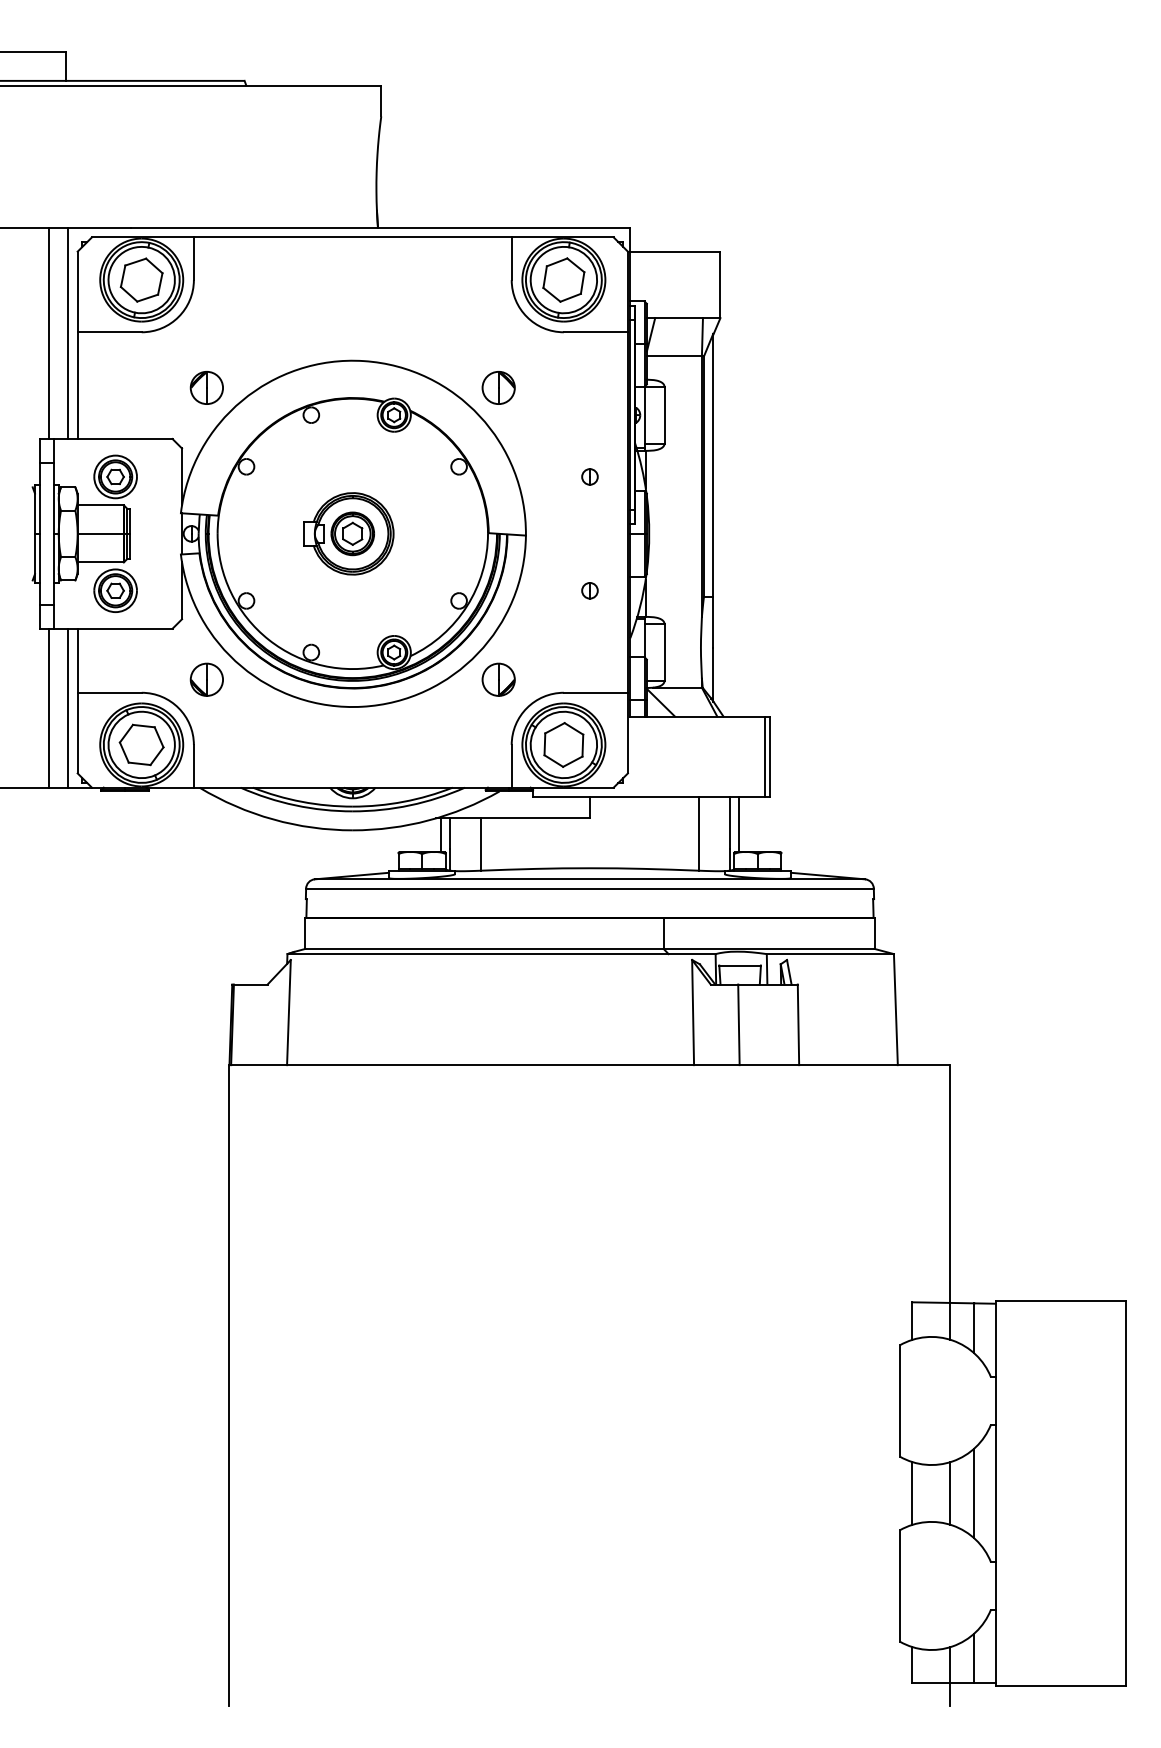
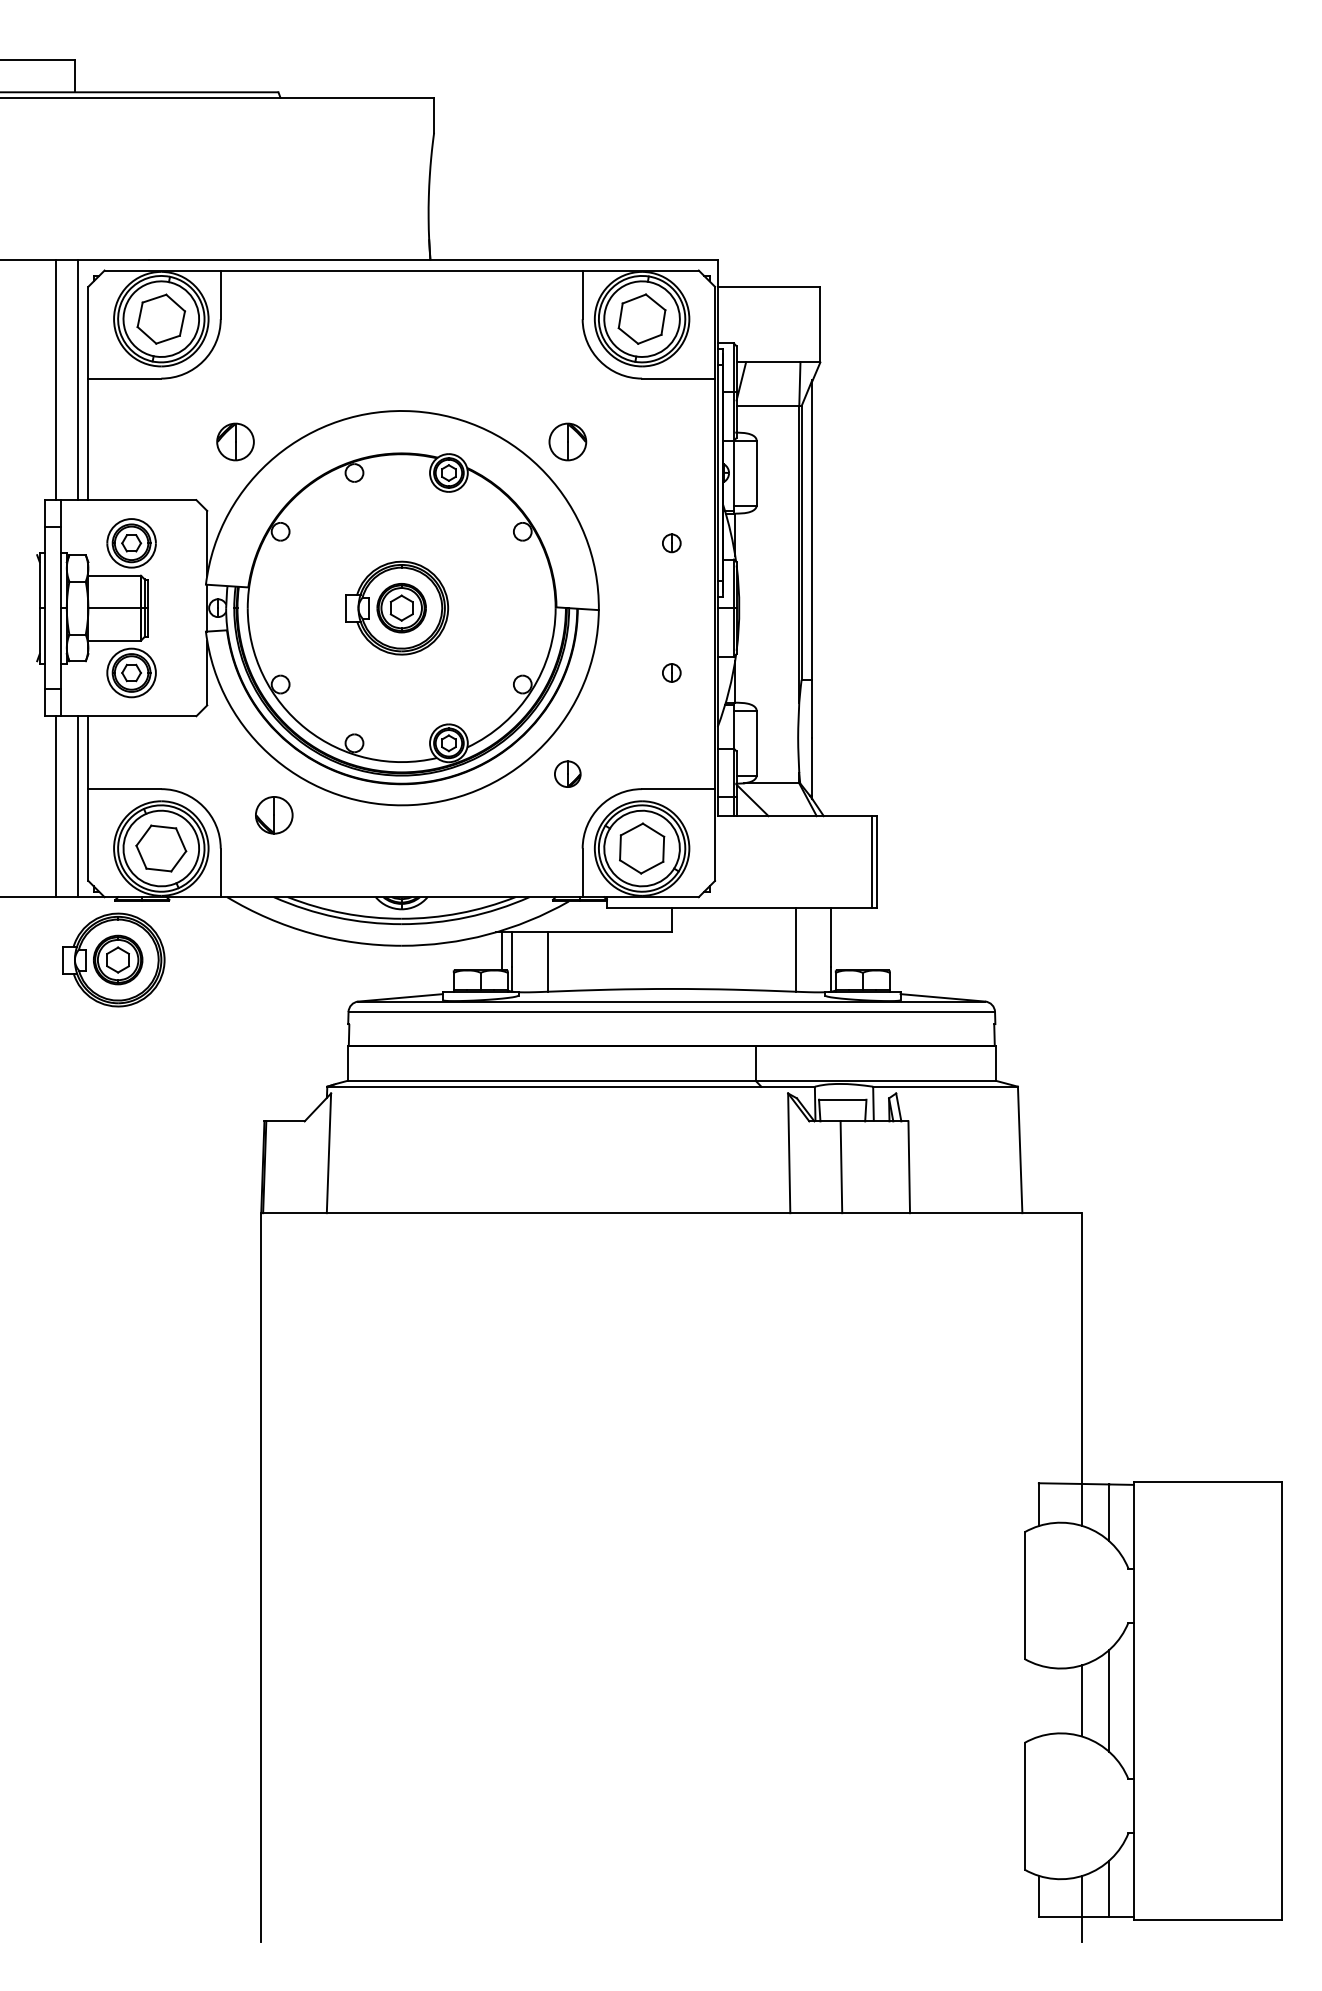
part: (206, 679) -> (273, 815), moved
part: (498, 679) -> (567, 774), size x0.7
line: (739, 824) -> (842, 939), removed
part: (99, 842) -> (113, 959), added
line: (912, 1493) -> (1039, 1700), removed

